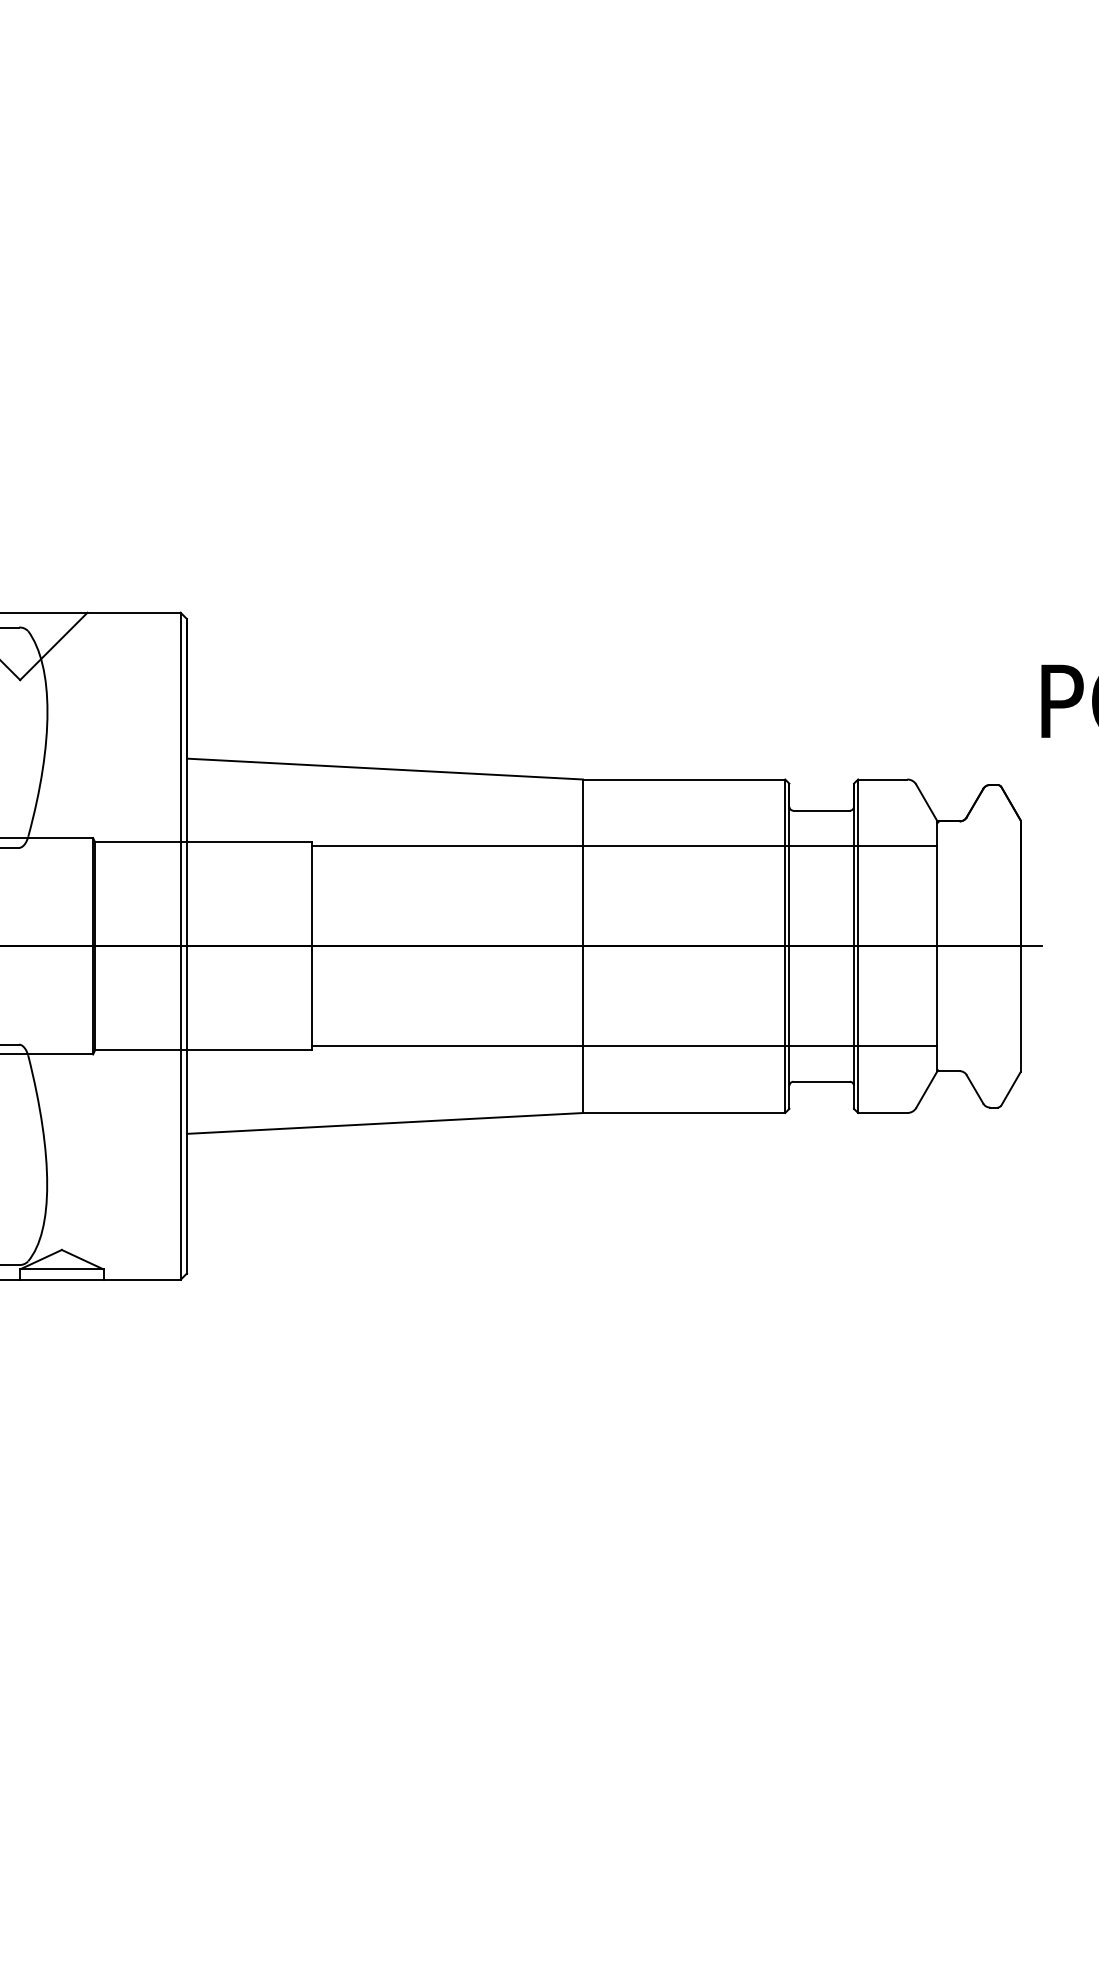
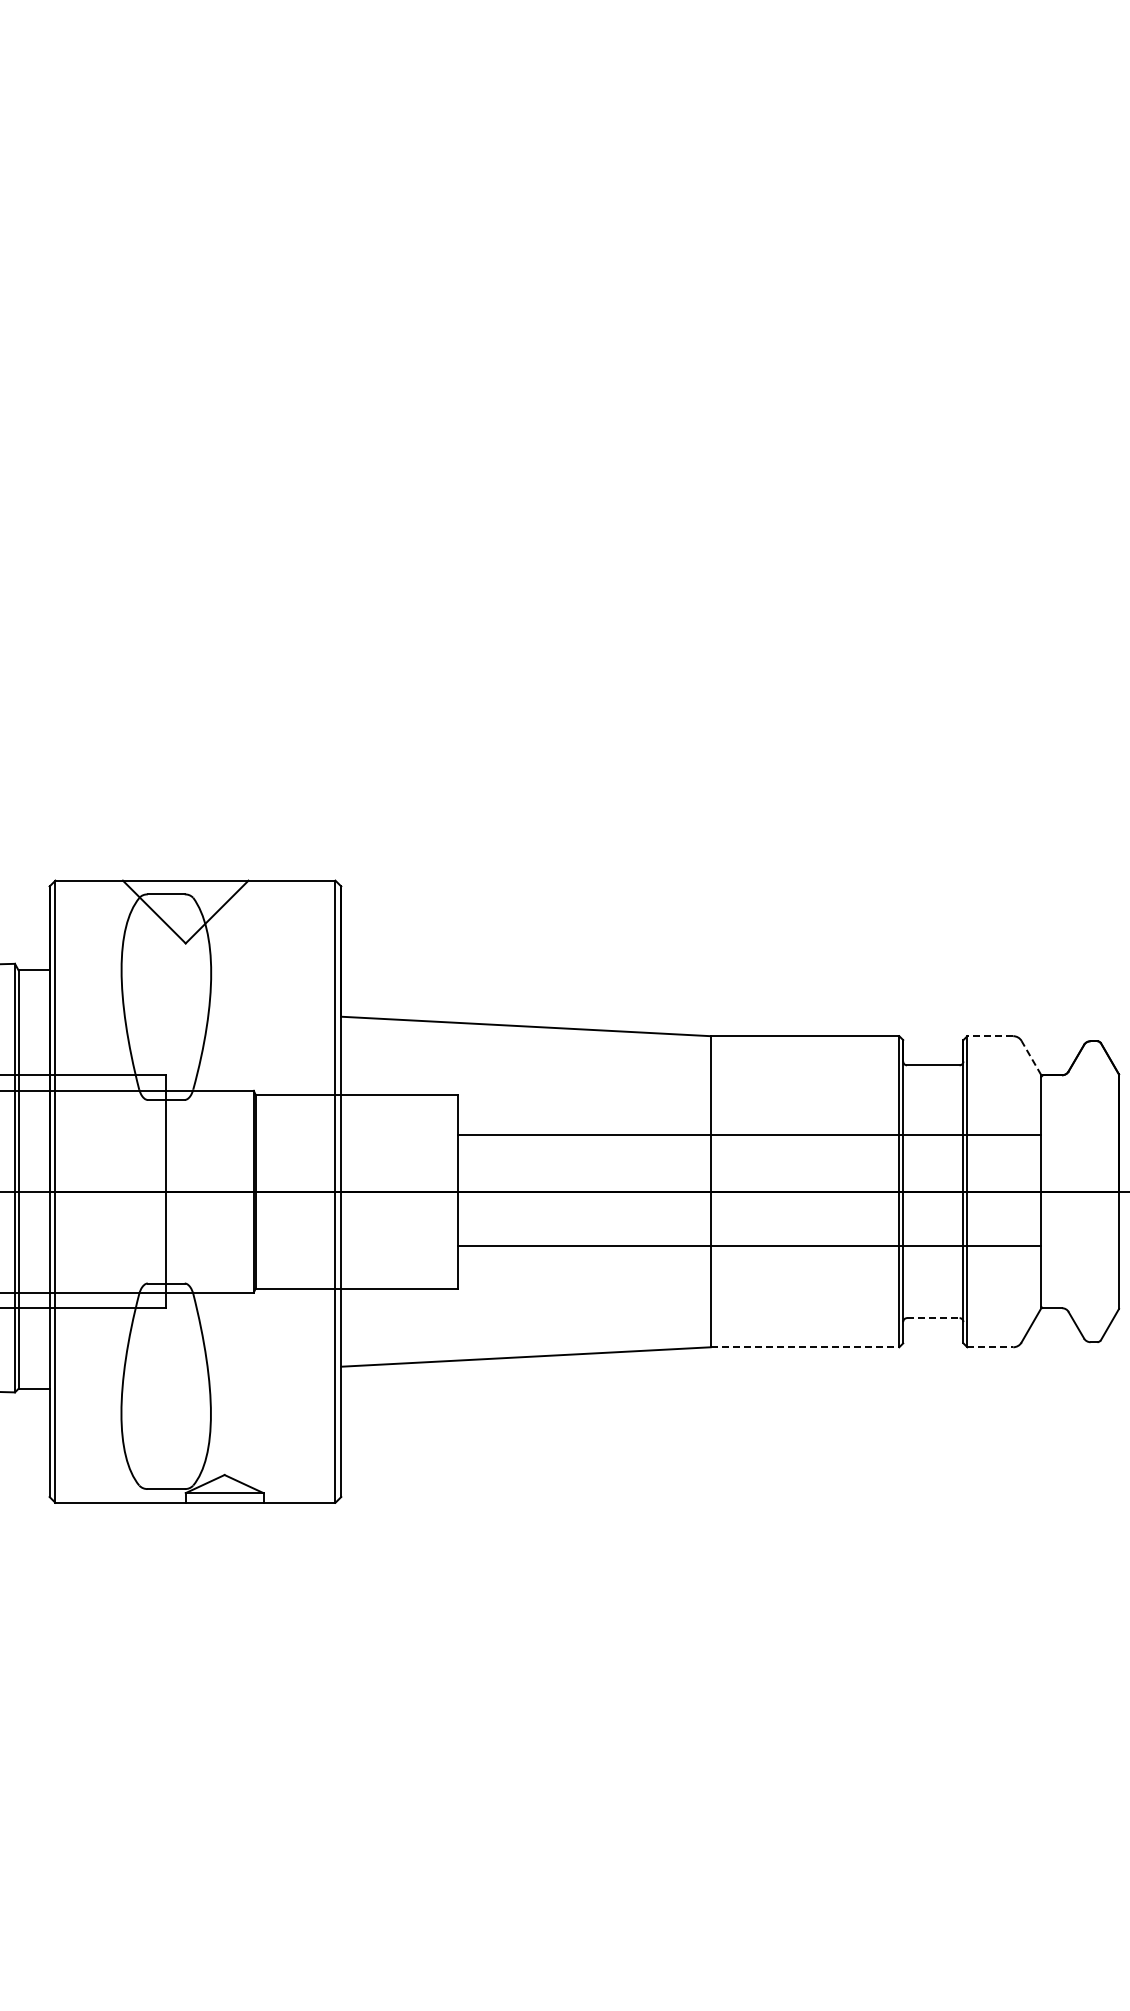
line: (882, 779) -> (990, 1036), solid -> dashed
line: (926, 803) -> (1031, 1058), solid -> dashed
line: (624, 846) -> (749, 1135), moved
line: (624, 1046) -> (749, 1246), moved
line: (821, 1082) -> (933, 1318), solid -> dashed
line: (684, 1113) -> (805, 1347), solid -> dashed
line: (882, 1113) -> (990, 1347), solid -> dashed

